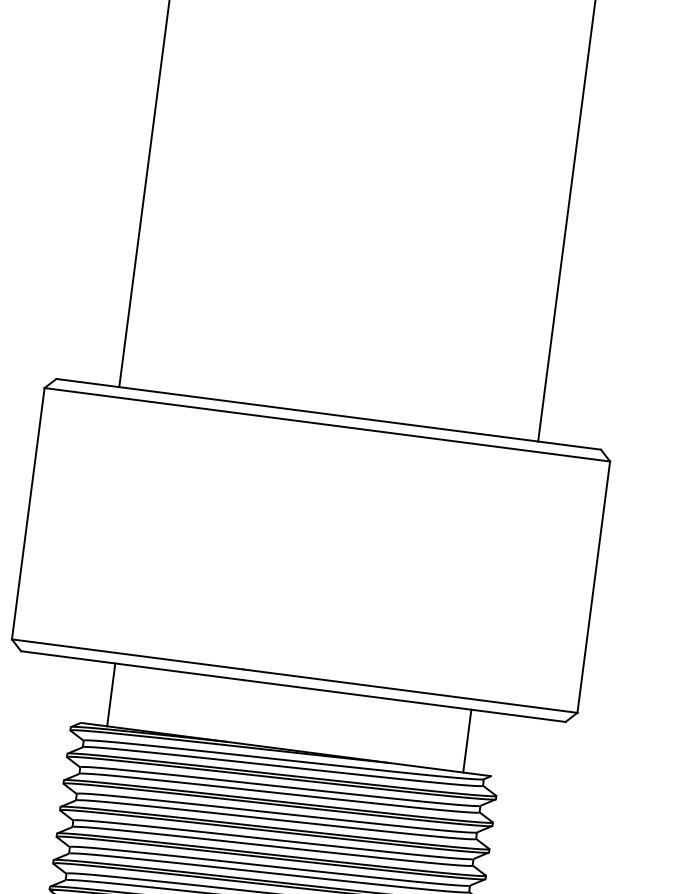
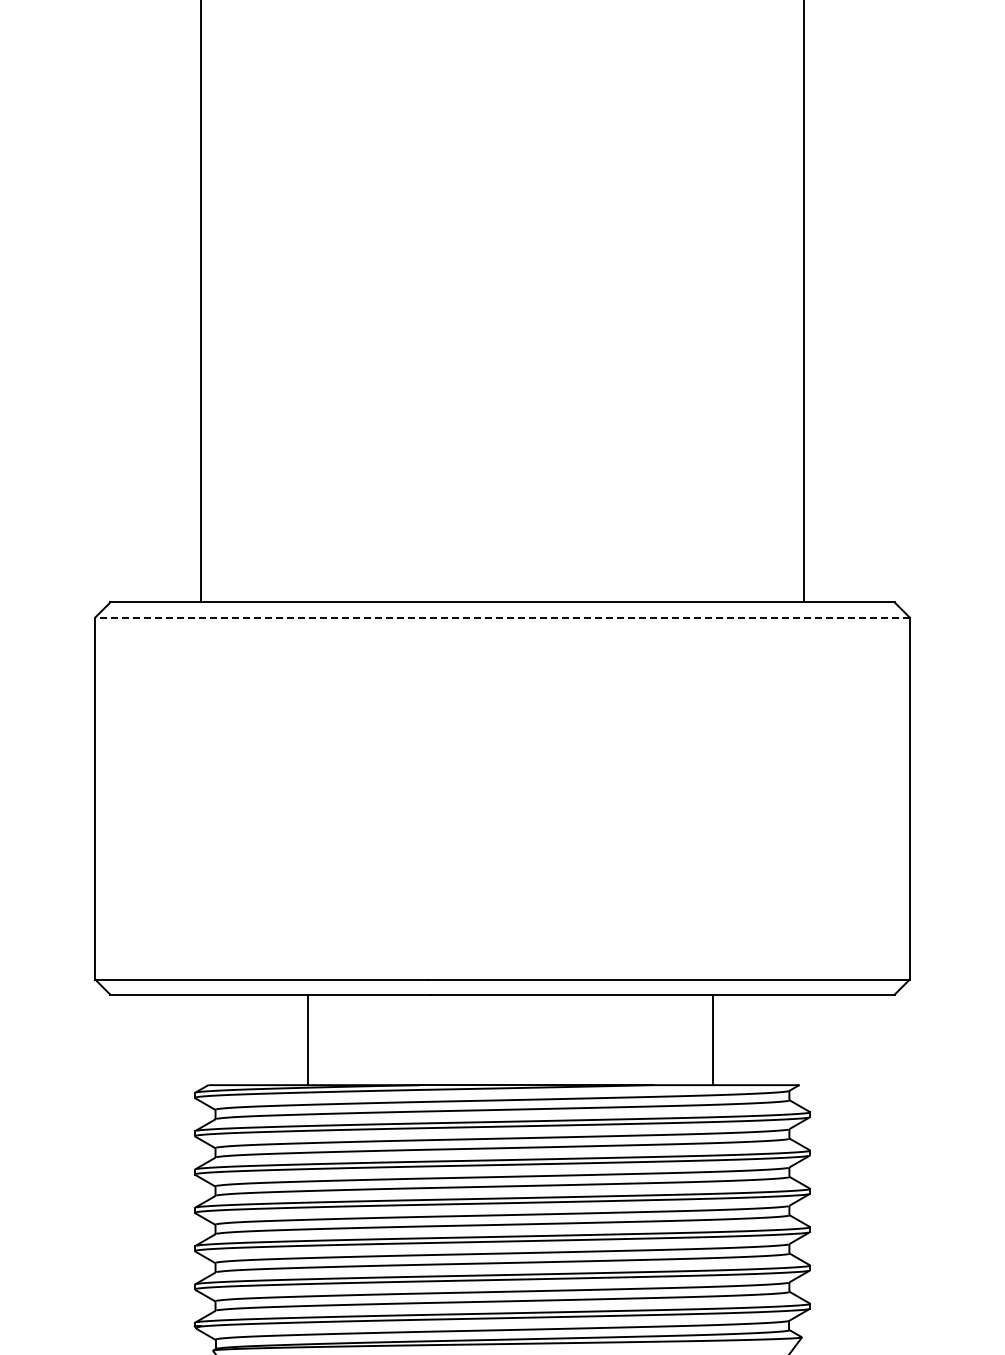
line: (327, 424) -> (502, 617), solid -> dashed
line: (111, 694) -> (308, 1039), moved
line: (467, 740) -> (712, 1039), moved

